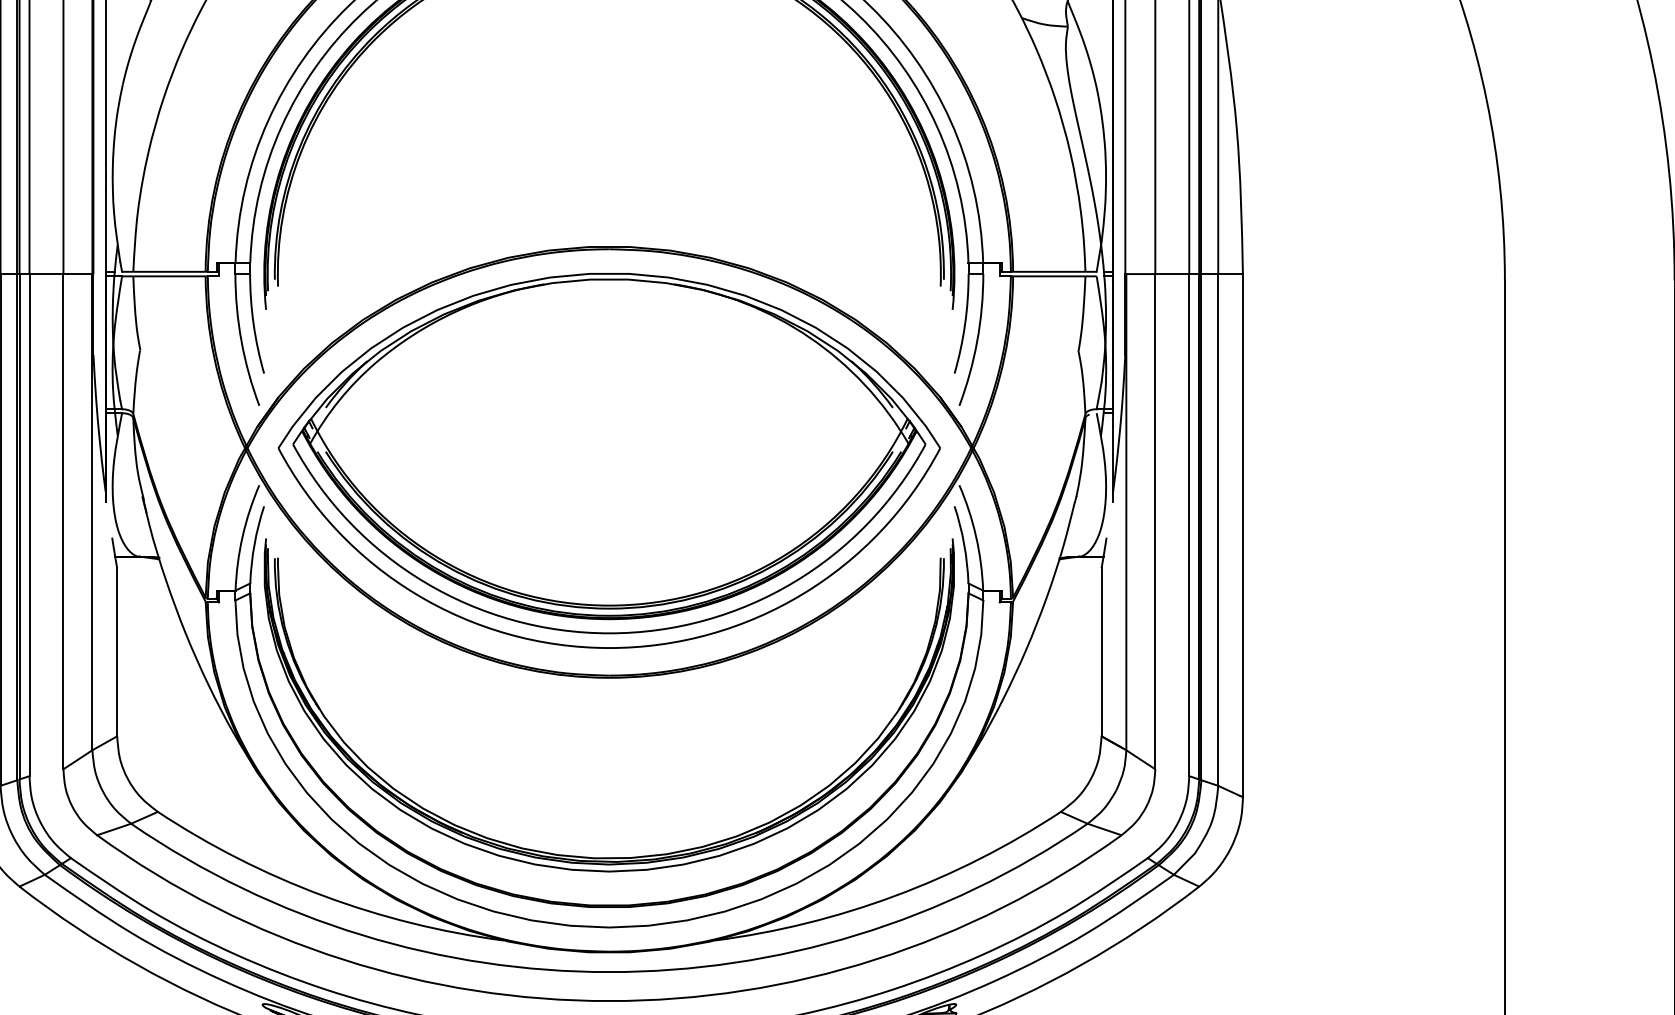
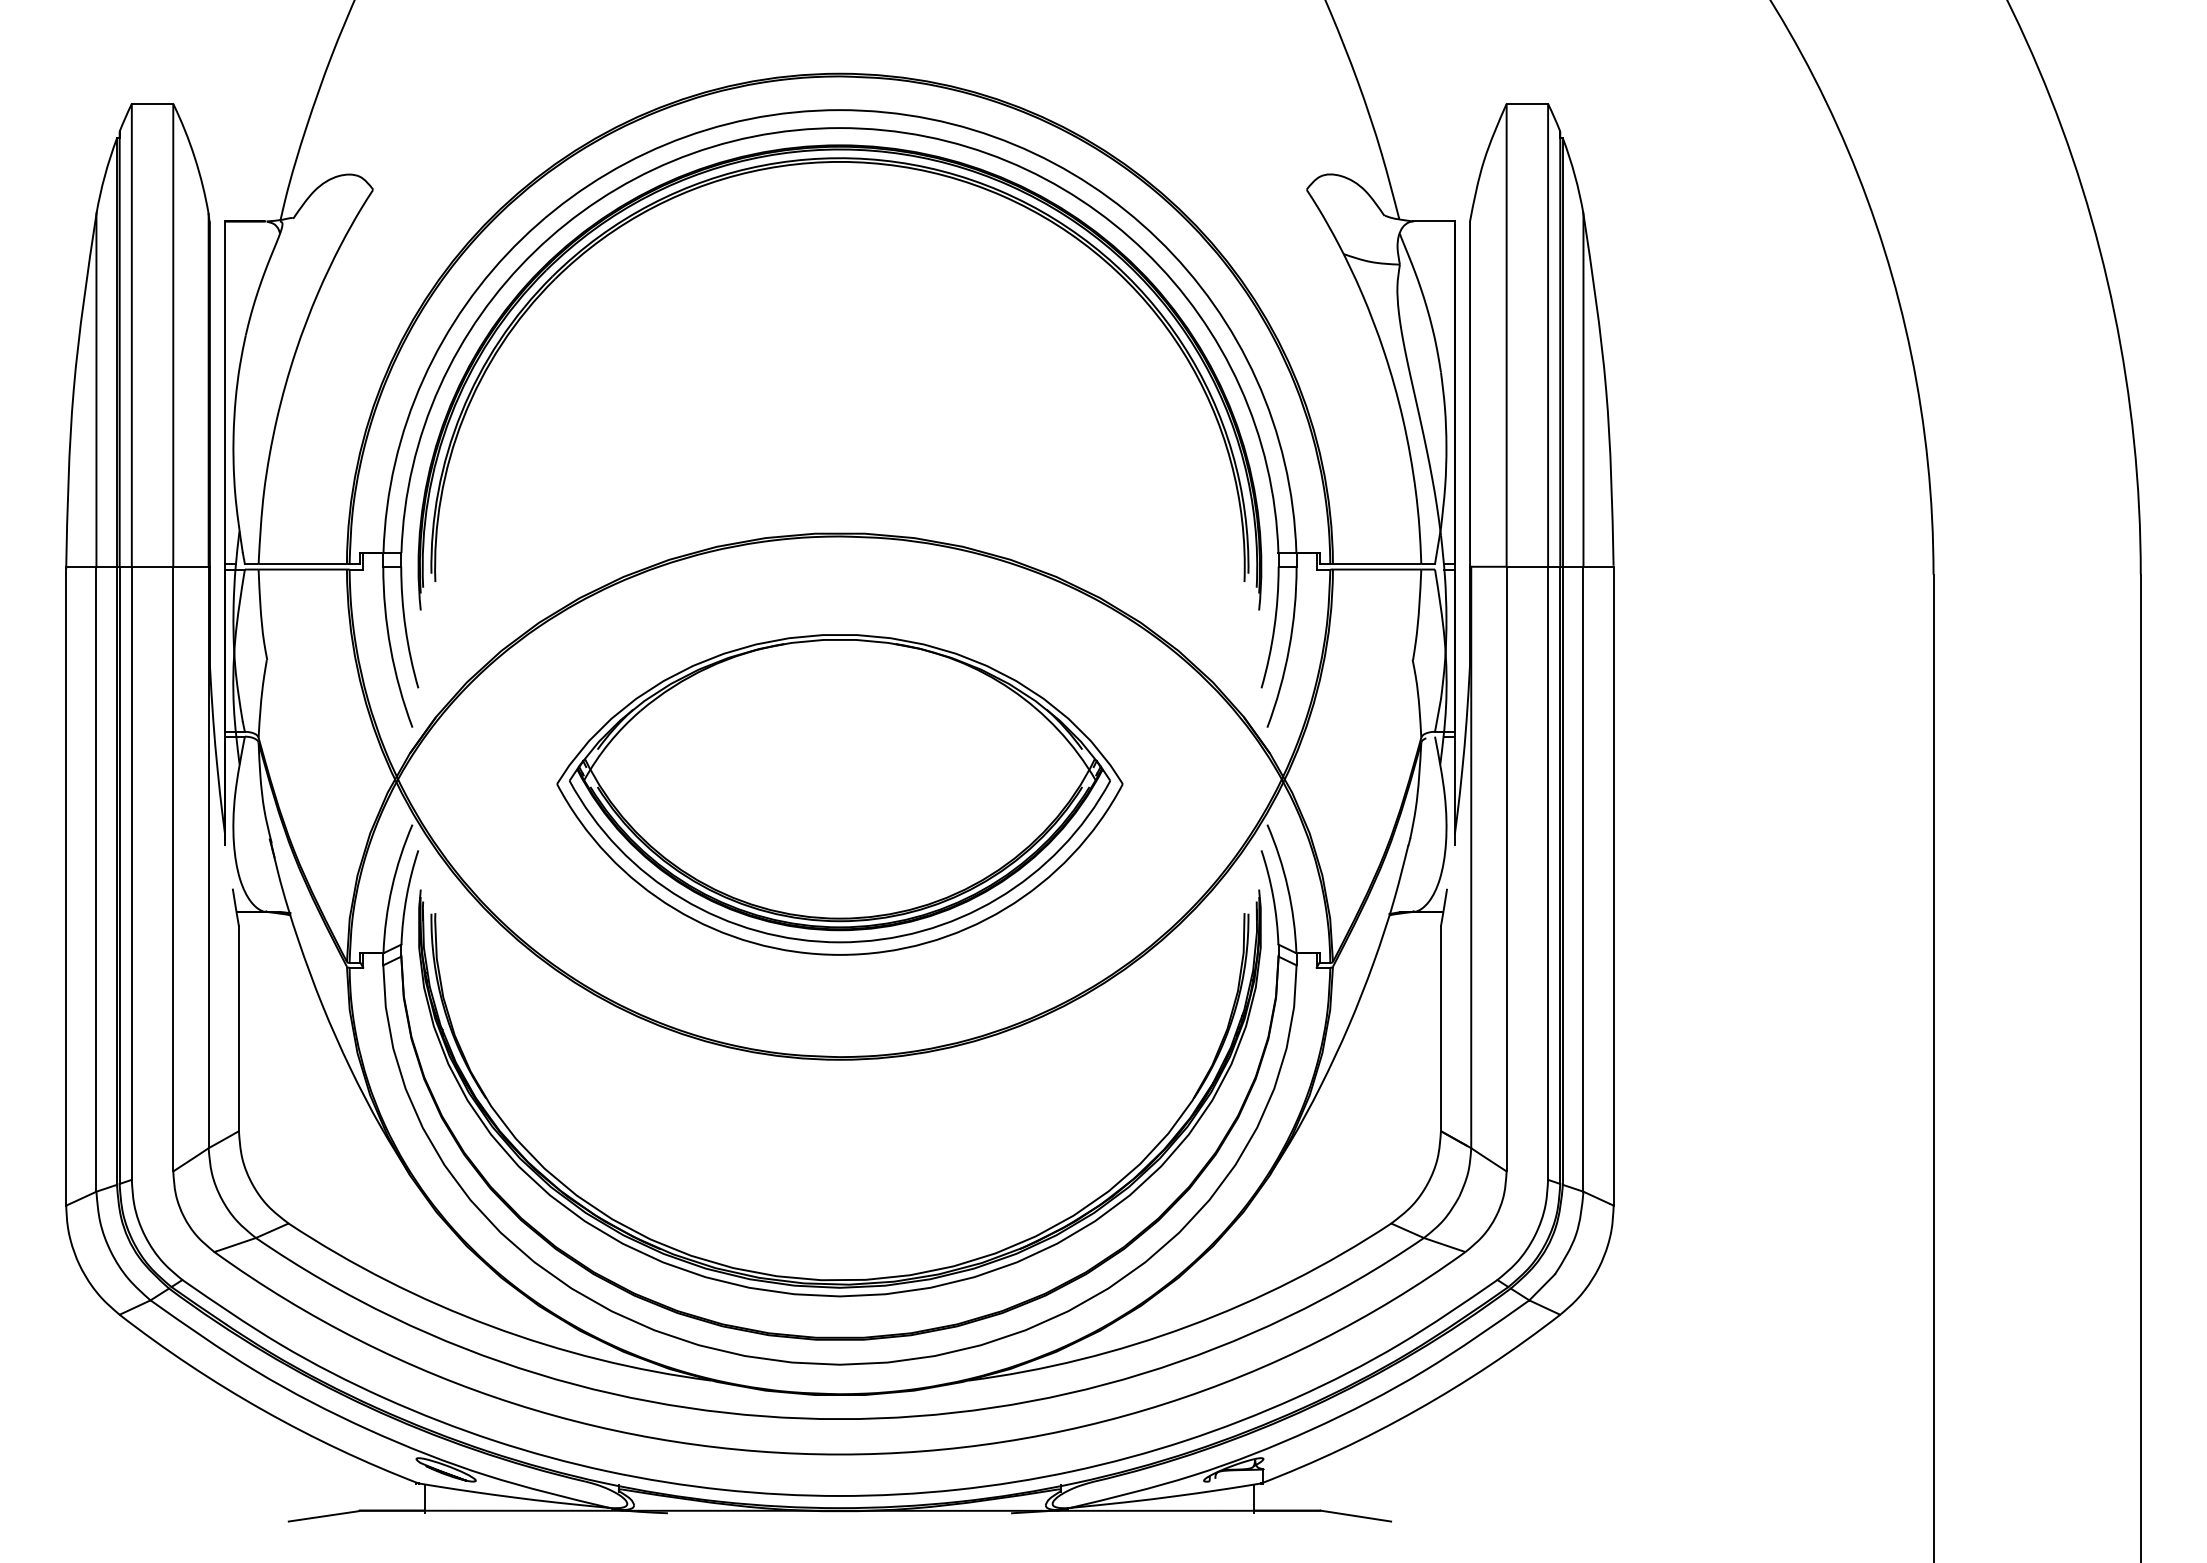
part: (609, 460) -> (839, 794), size x0.7

